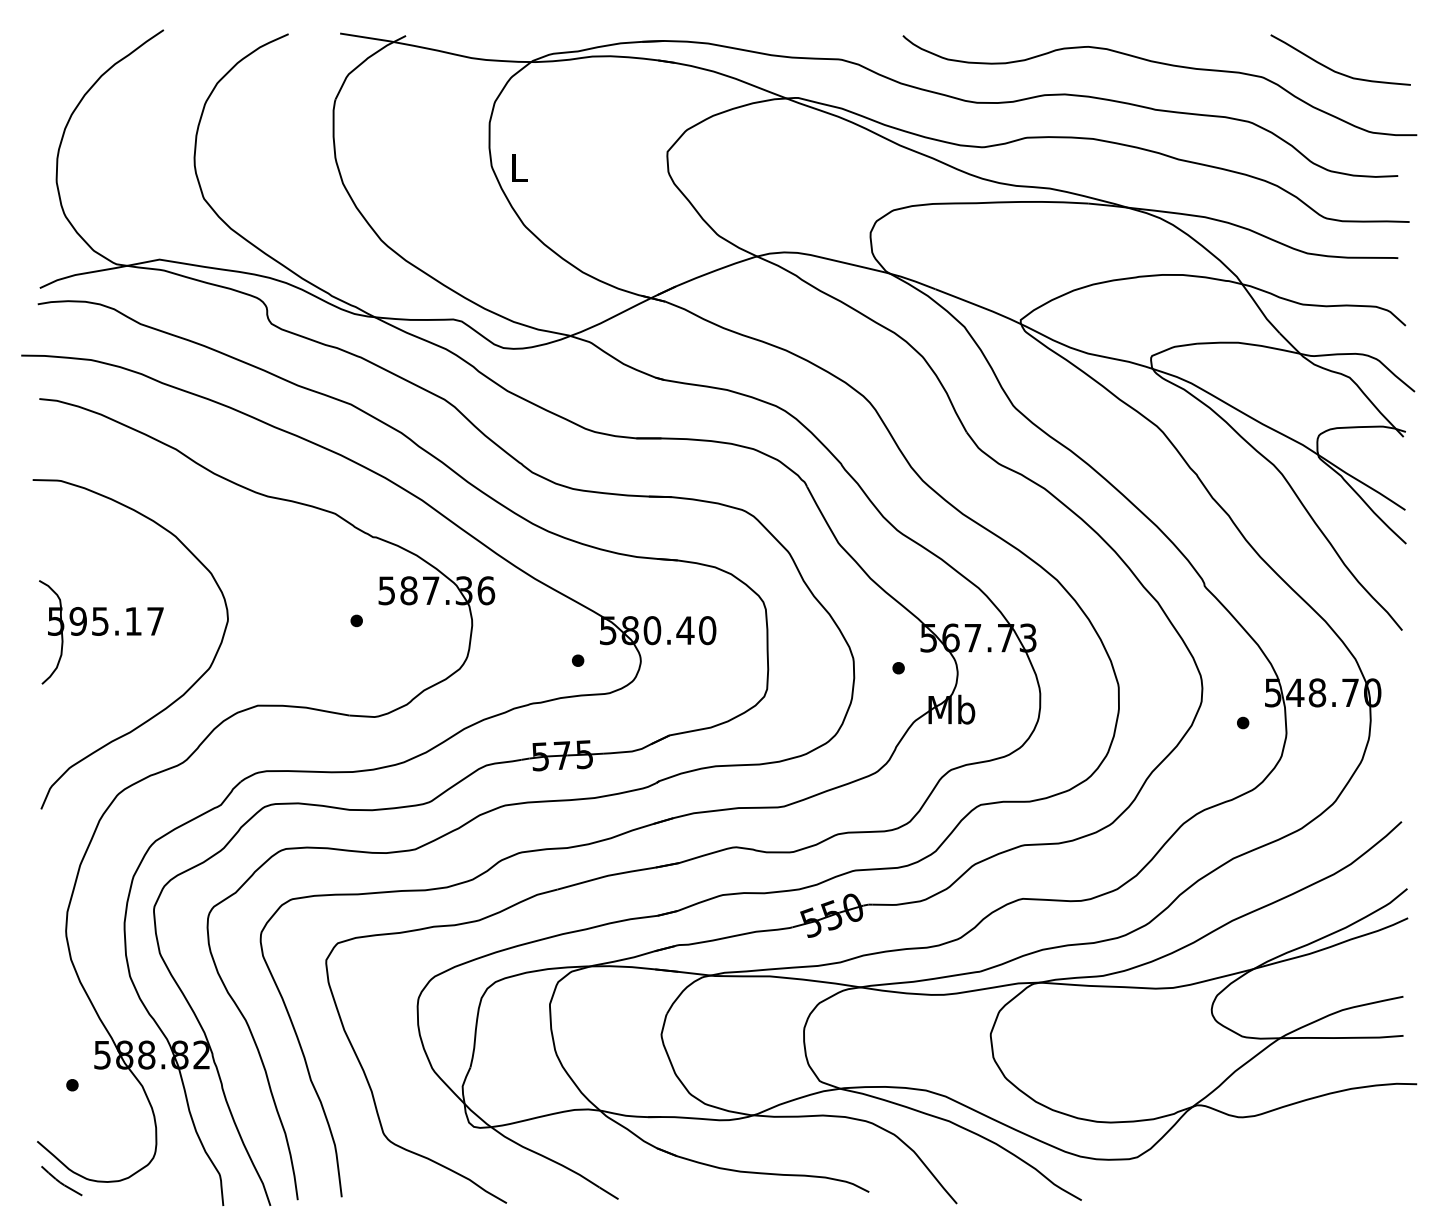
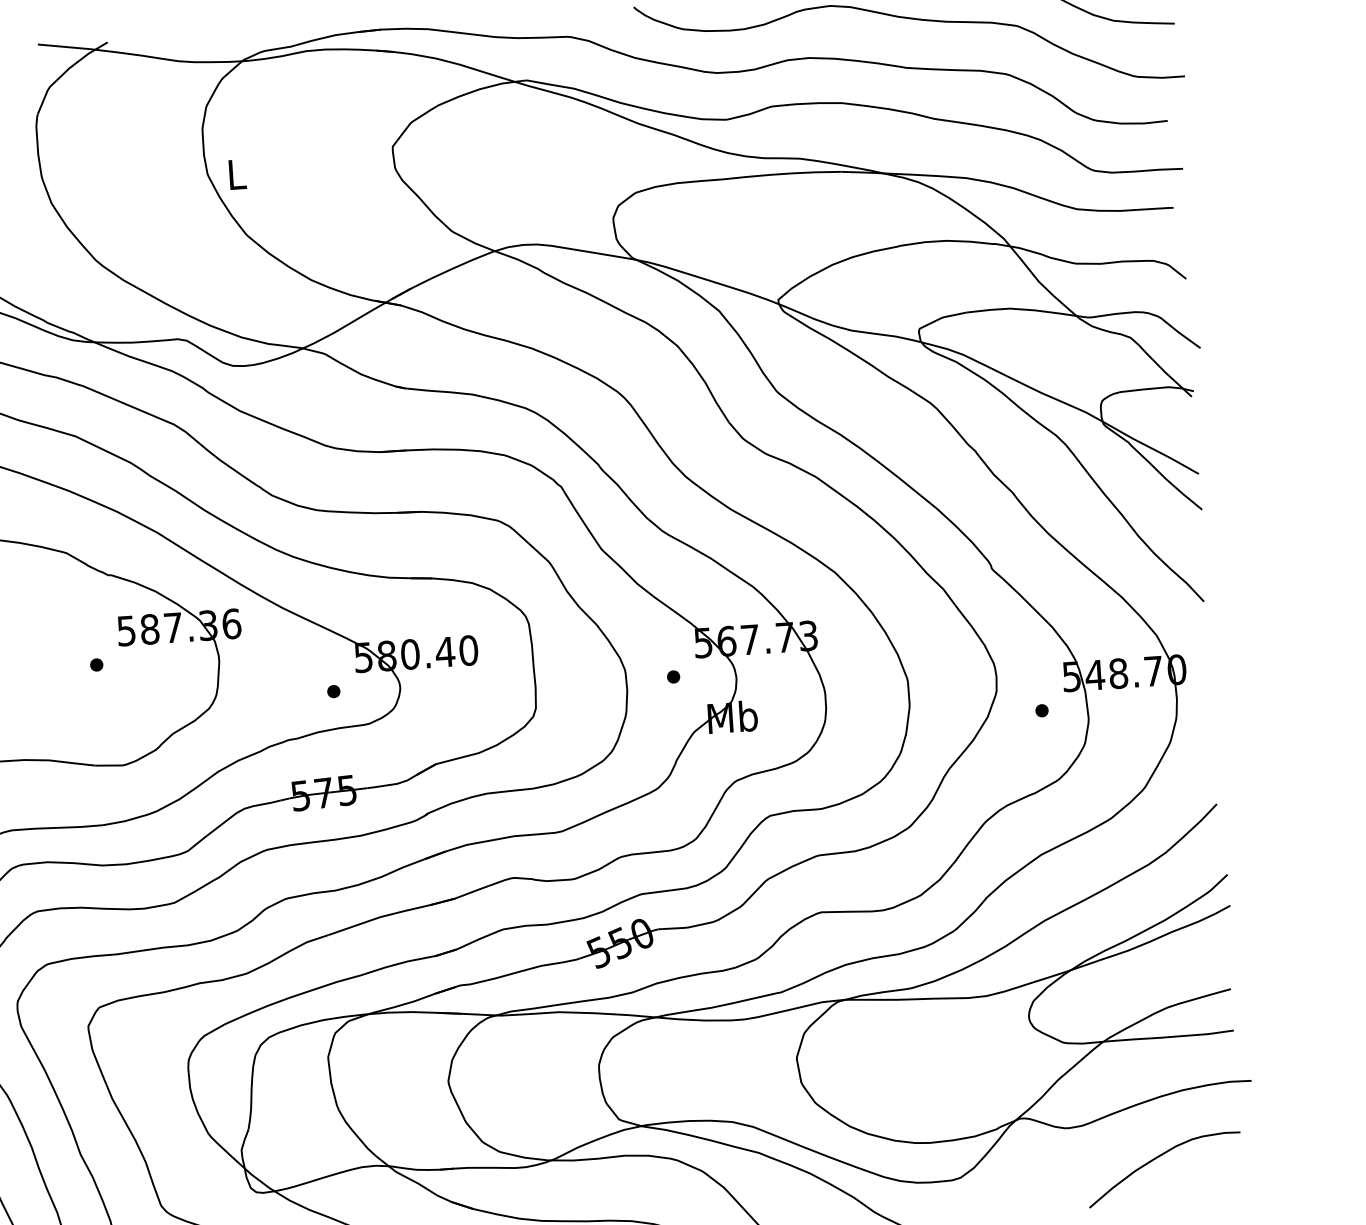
curve: (1323, 1151) -> (1157, 1158), added

